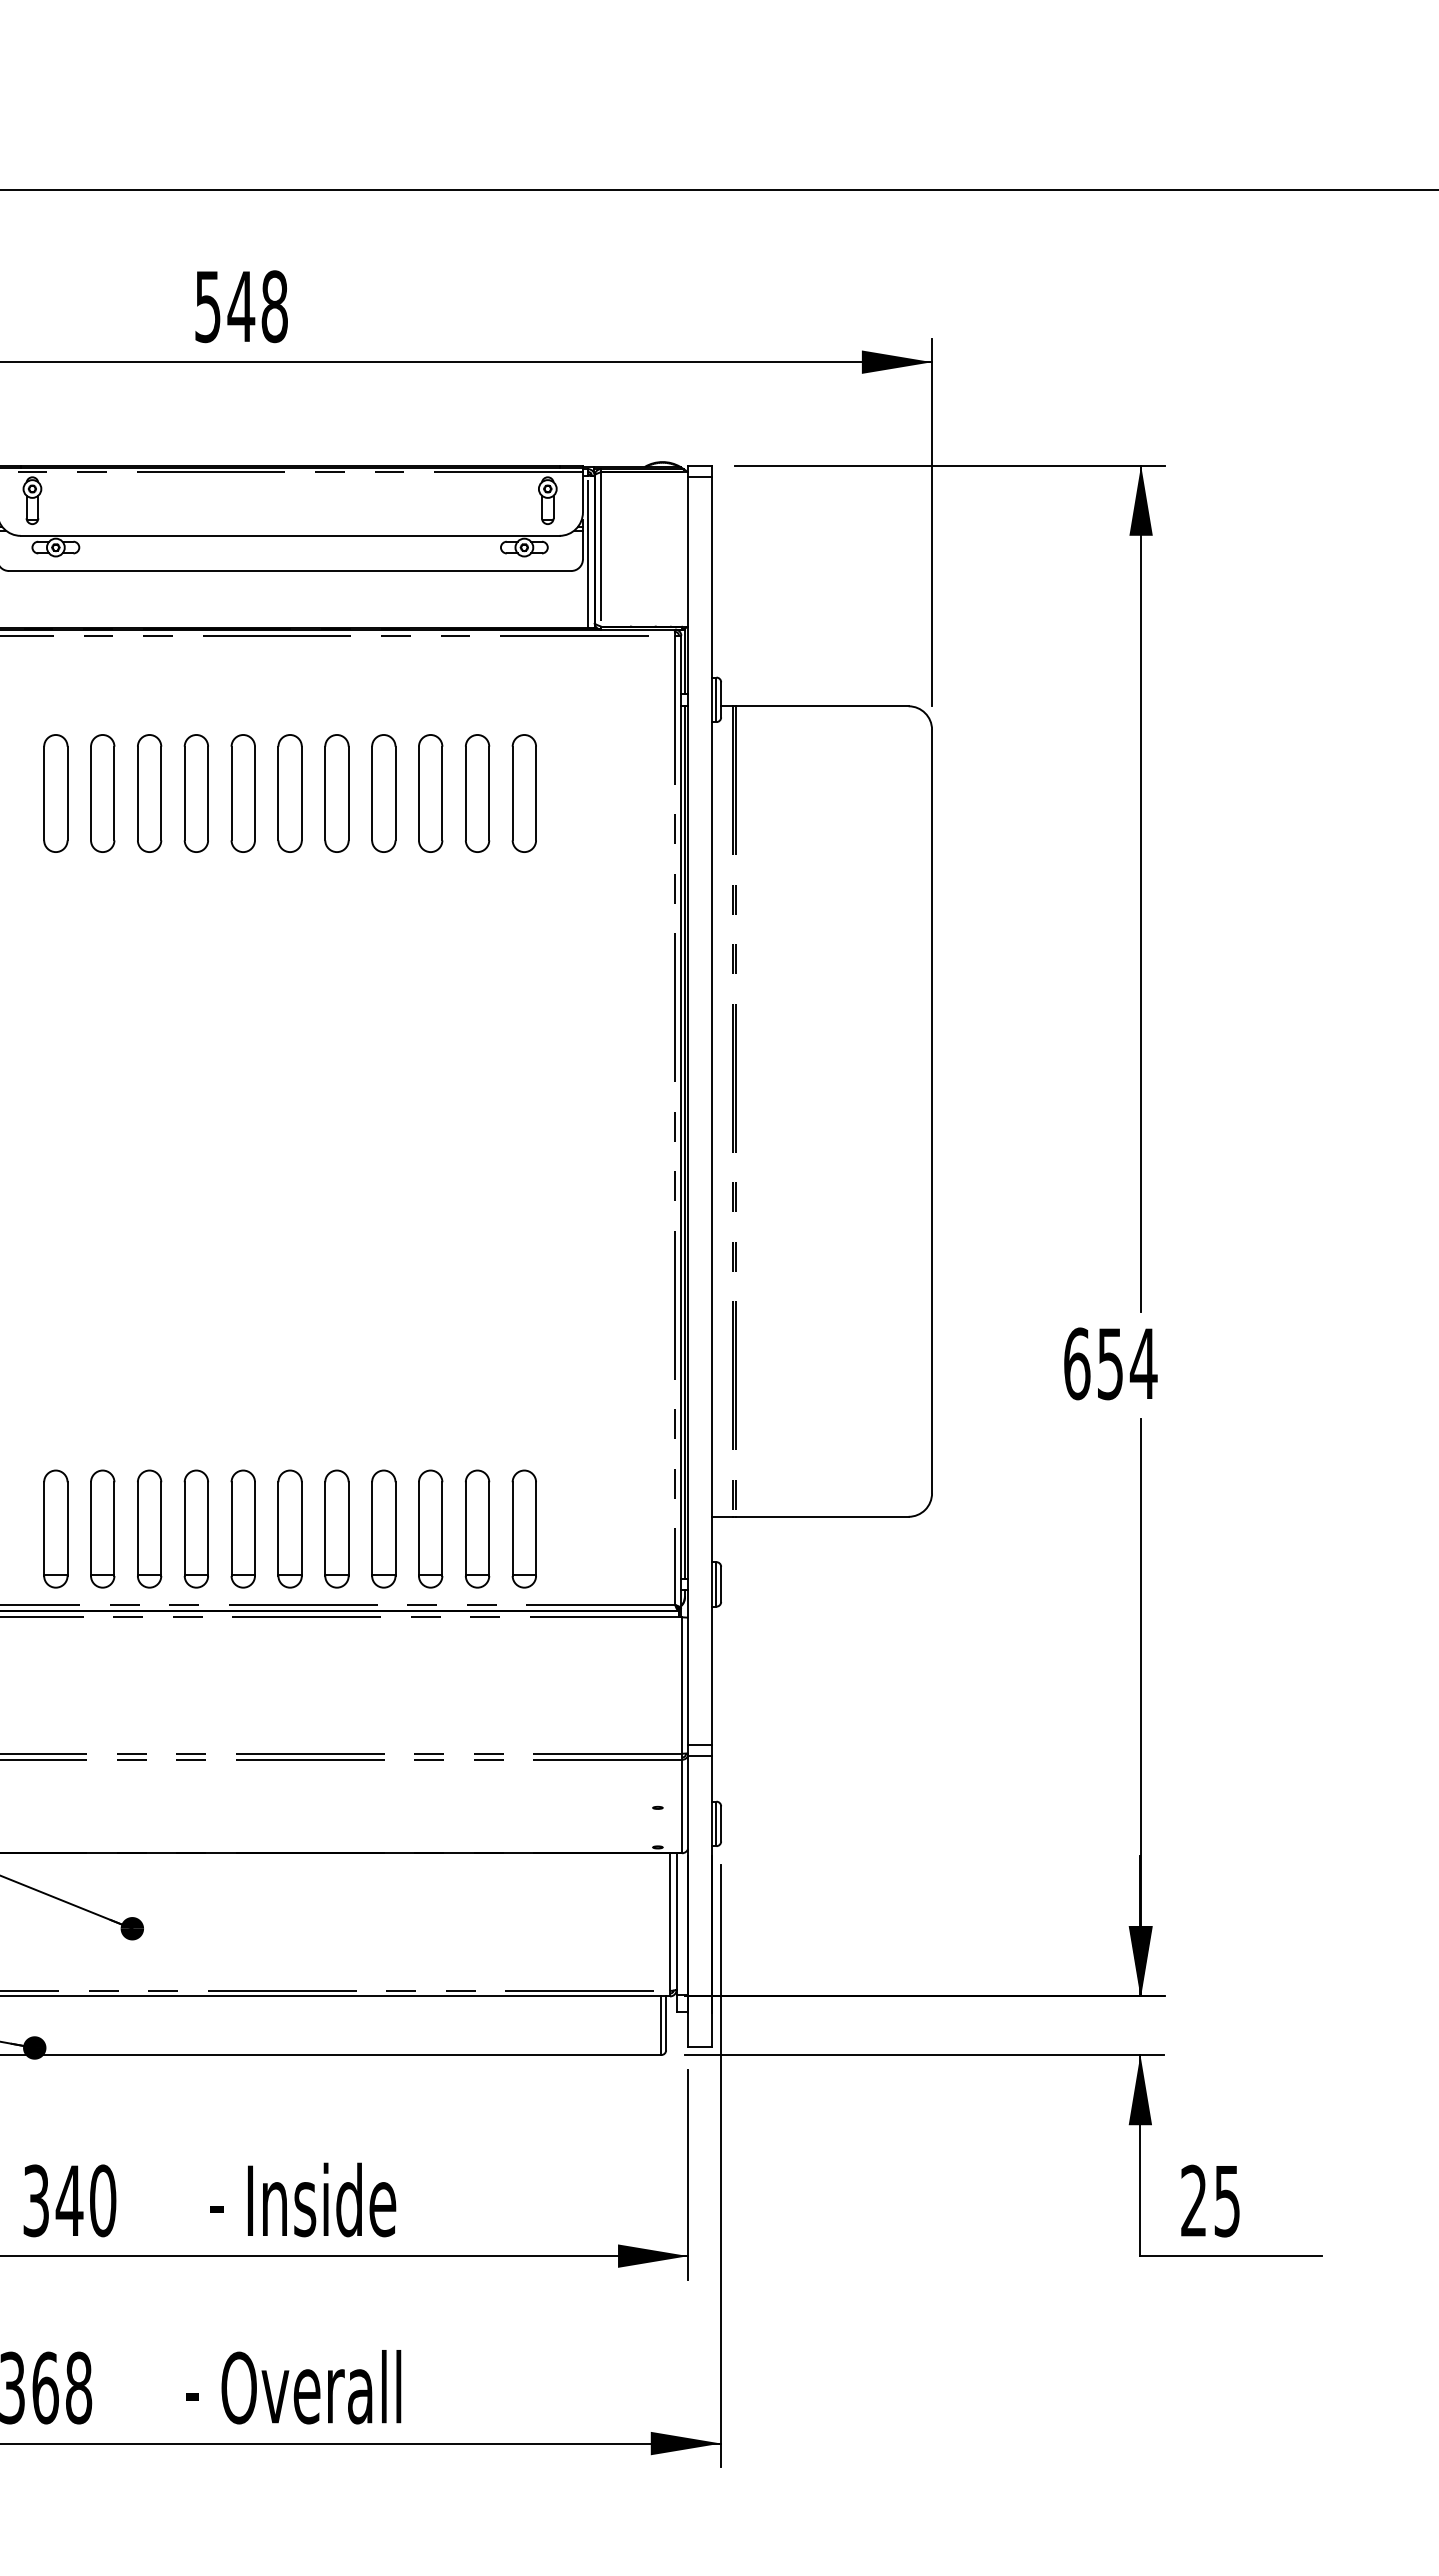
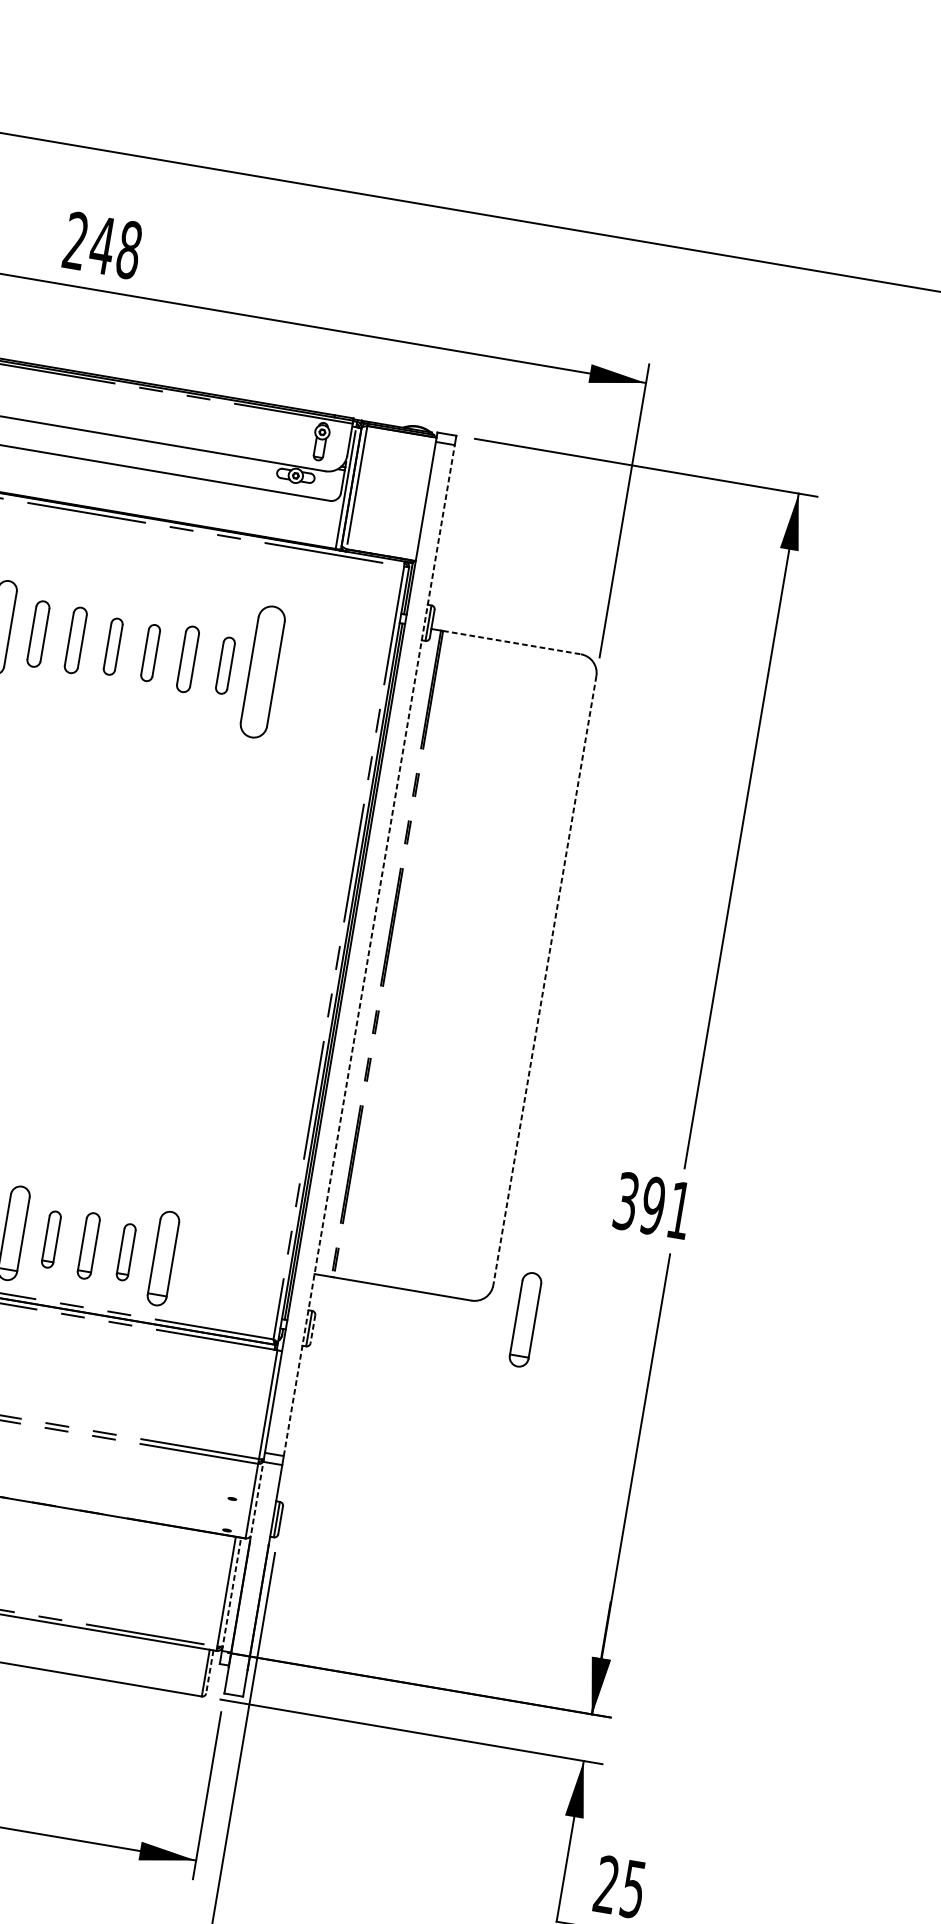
text: (207, 306) -> (75, 240), 548 -> 248
line: (822, 706) -> (512, 642), solid -> dashed
part: (242, 793) -> (37, 633), size x0.7
part: (289, 793) -> (75, 640), size x0.7
part: (336, 793) -> (112, 646), size x0.6
part: (383, 793) -> (150, 652), size x0.6
part: (430, 793) -> (187, 659), size x0.7
part: (477, 793) -> (225, 665), size x0.6
part: (523, 793) -> (261, 671), size x1.4
line: (711, 1111) -> (369, 950), solid -> dashed
line: (932, 1111) -> (545, 980), solid -> dashed
text: (1110, 1363) -> (653, 1205), 654 -> 391
part: (383, 1528) -> (51, 1239), size x0.6
part: (430, 1528) -> (88, 1245), size x0.7
part: (477, 1528) -> (126, 1251), size x0.6
part: (977, 1528) -> (524, 1319), added
line: (721, 1584) -> (313, 1329), solid -> dashed
line: (688, 1805) -> (257, 1501), solid -> dashed
line: (676, 1924) -> (231, 1594), solid -> dashed
line: (666, 2023) -> (210, 1672), solid -> dashed

